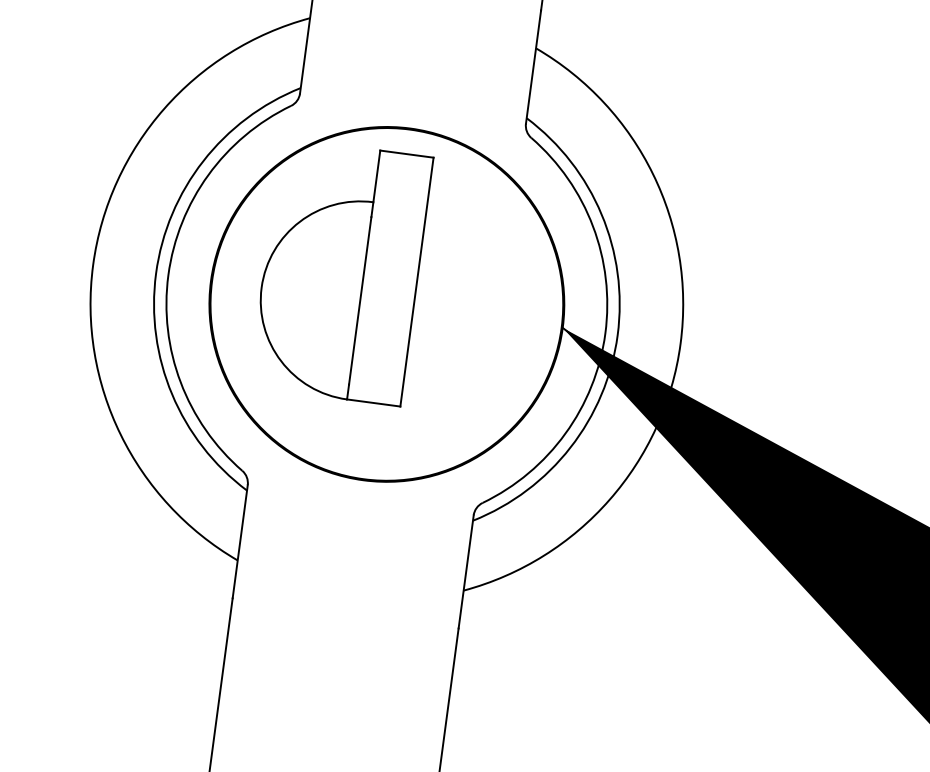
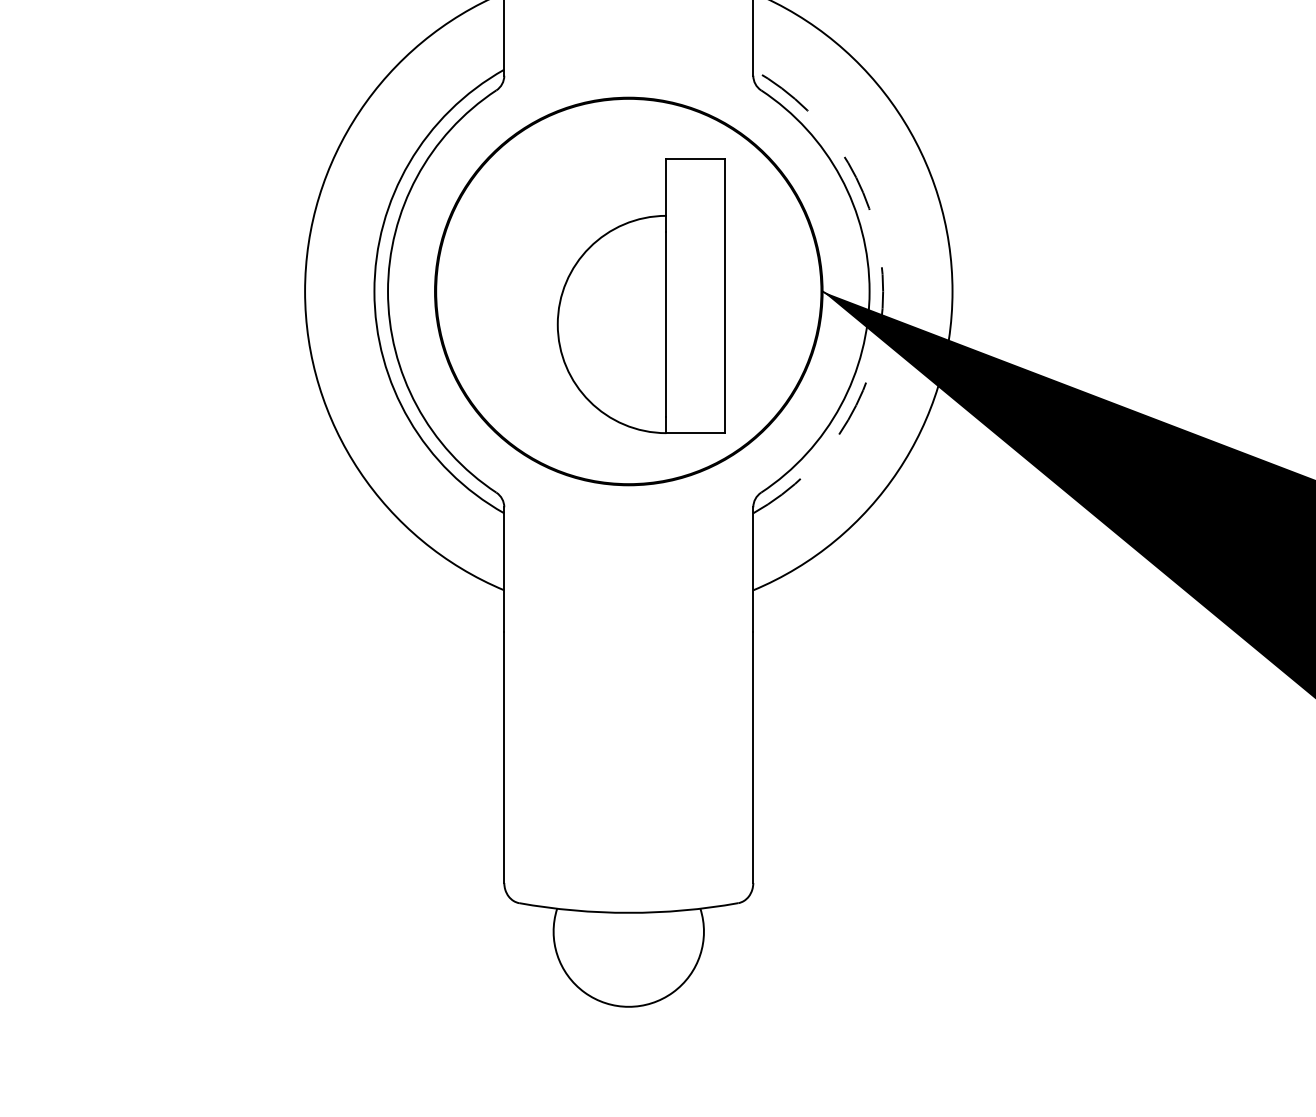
part: (340, 271) -> (640, 295), moved
arc: (617, 335) -> (883, 291), solid -> dashed

